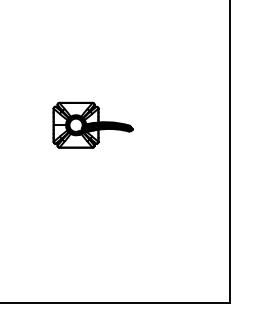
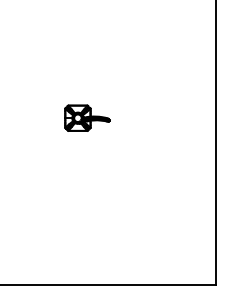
part: (92, 125) -> (87, 118), size x0.6

